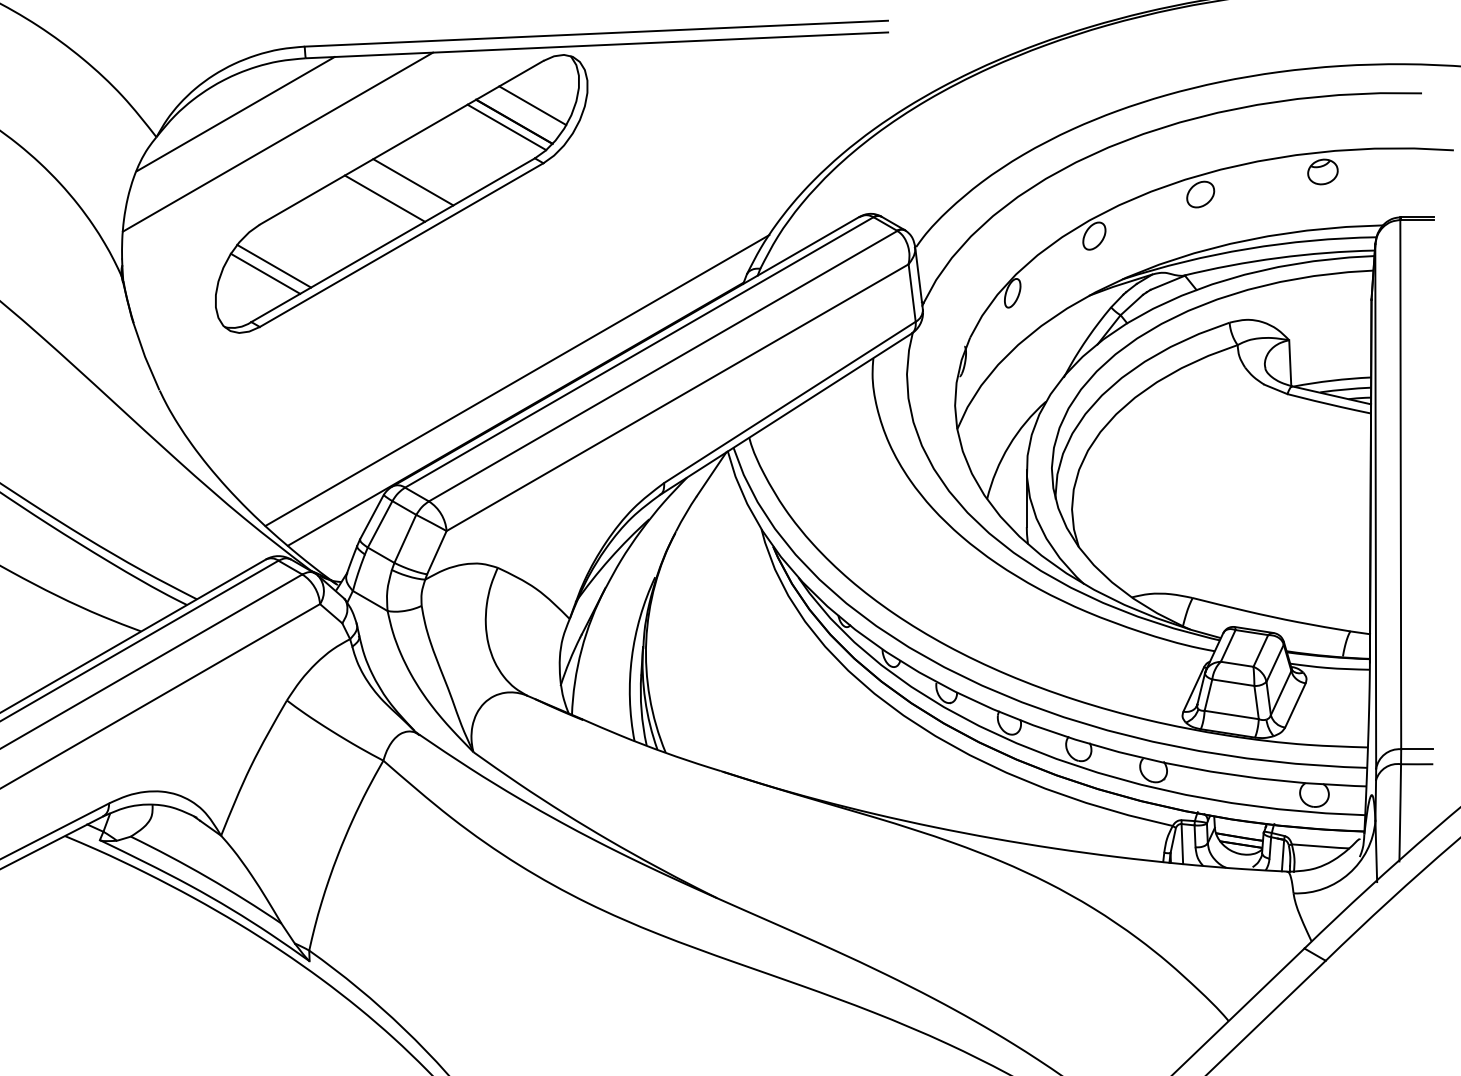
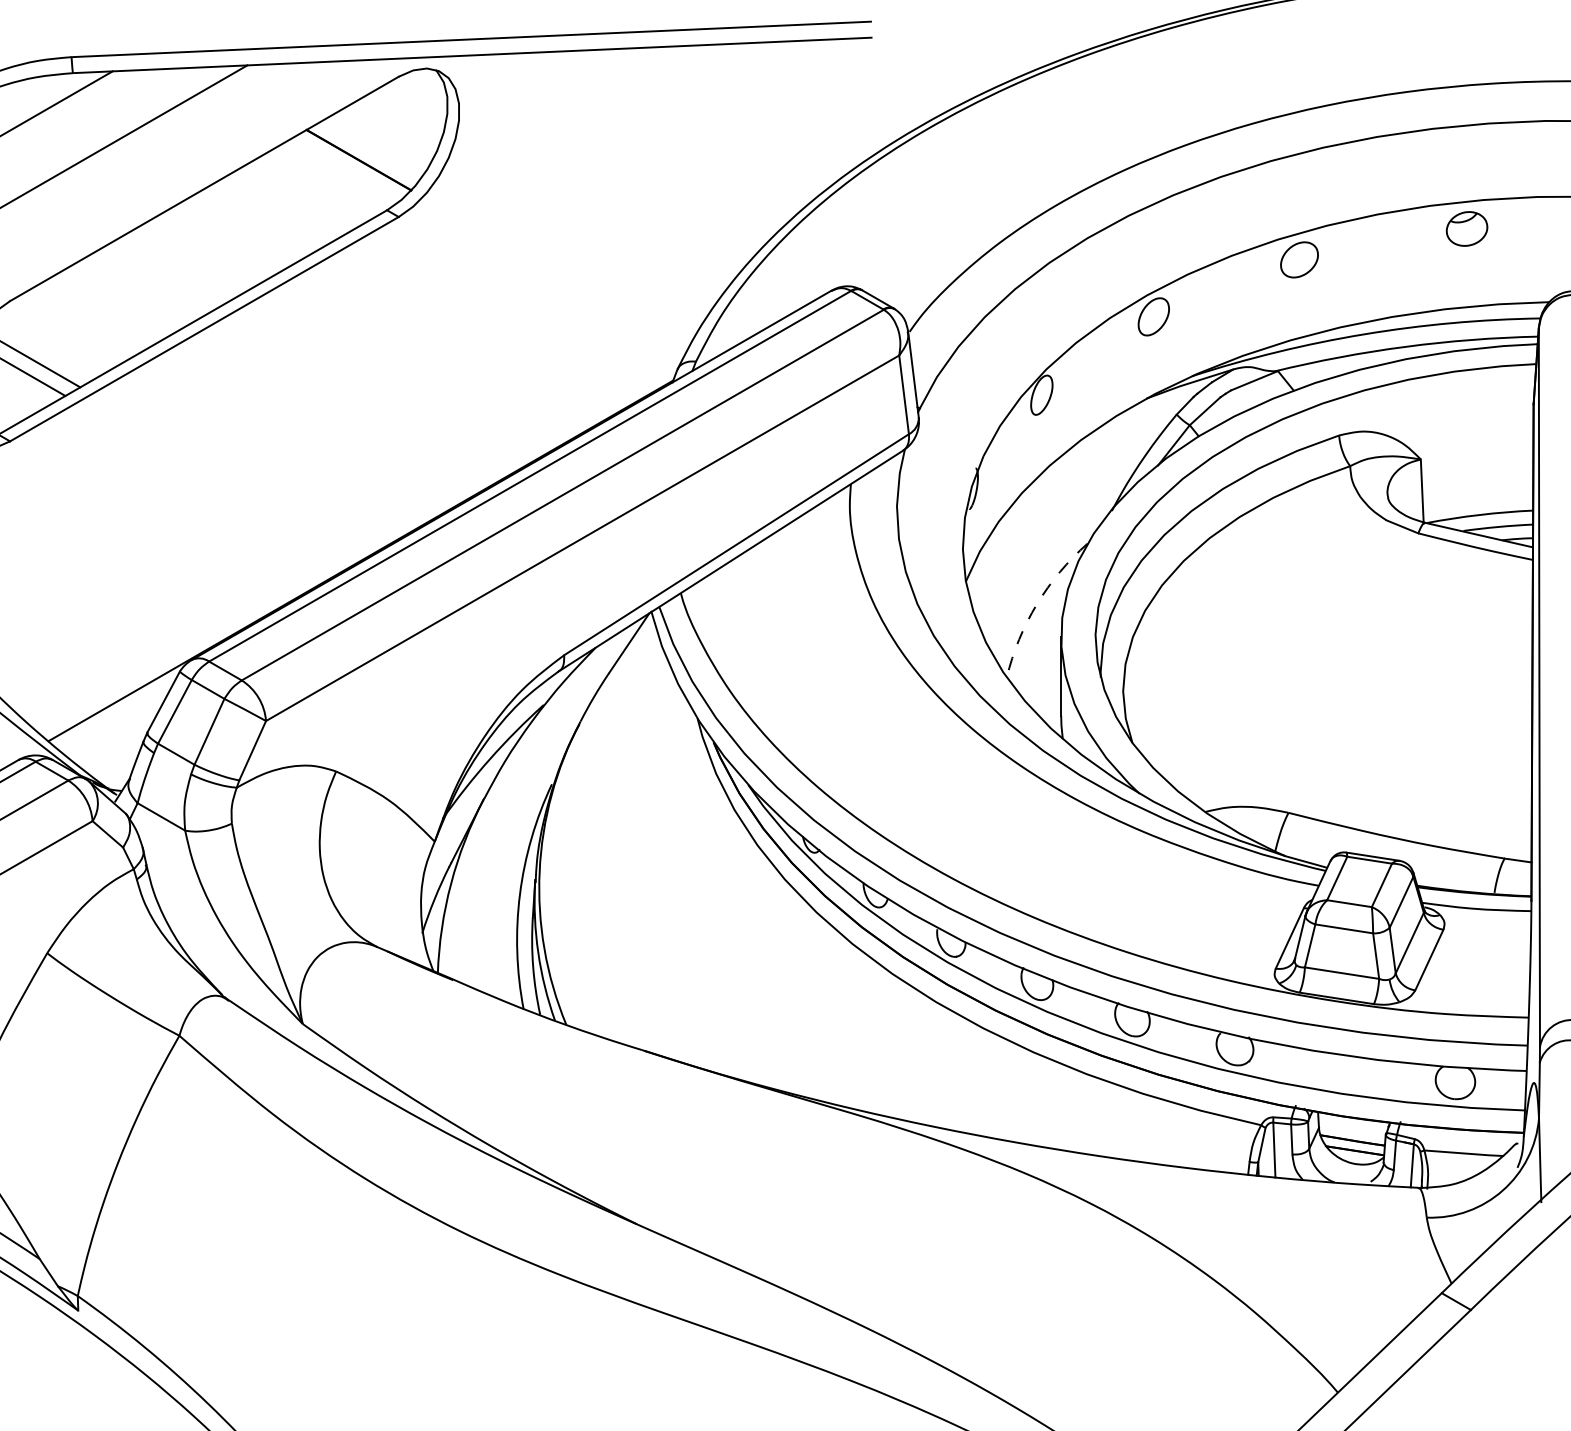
line: (532, 105) -> (383, 137), removed
line: (506, 127) -> (348, 167), removed
line: (413, 182) -> (220, 243), removed
line: (384, 198) -> (180, 265), removed
line: (517, 380) -> (363, 514), removed
arc: (1009, 445) -> (1037, 603), solid -> dashed

